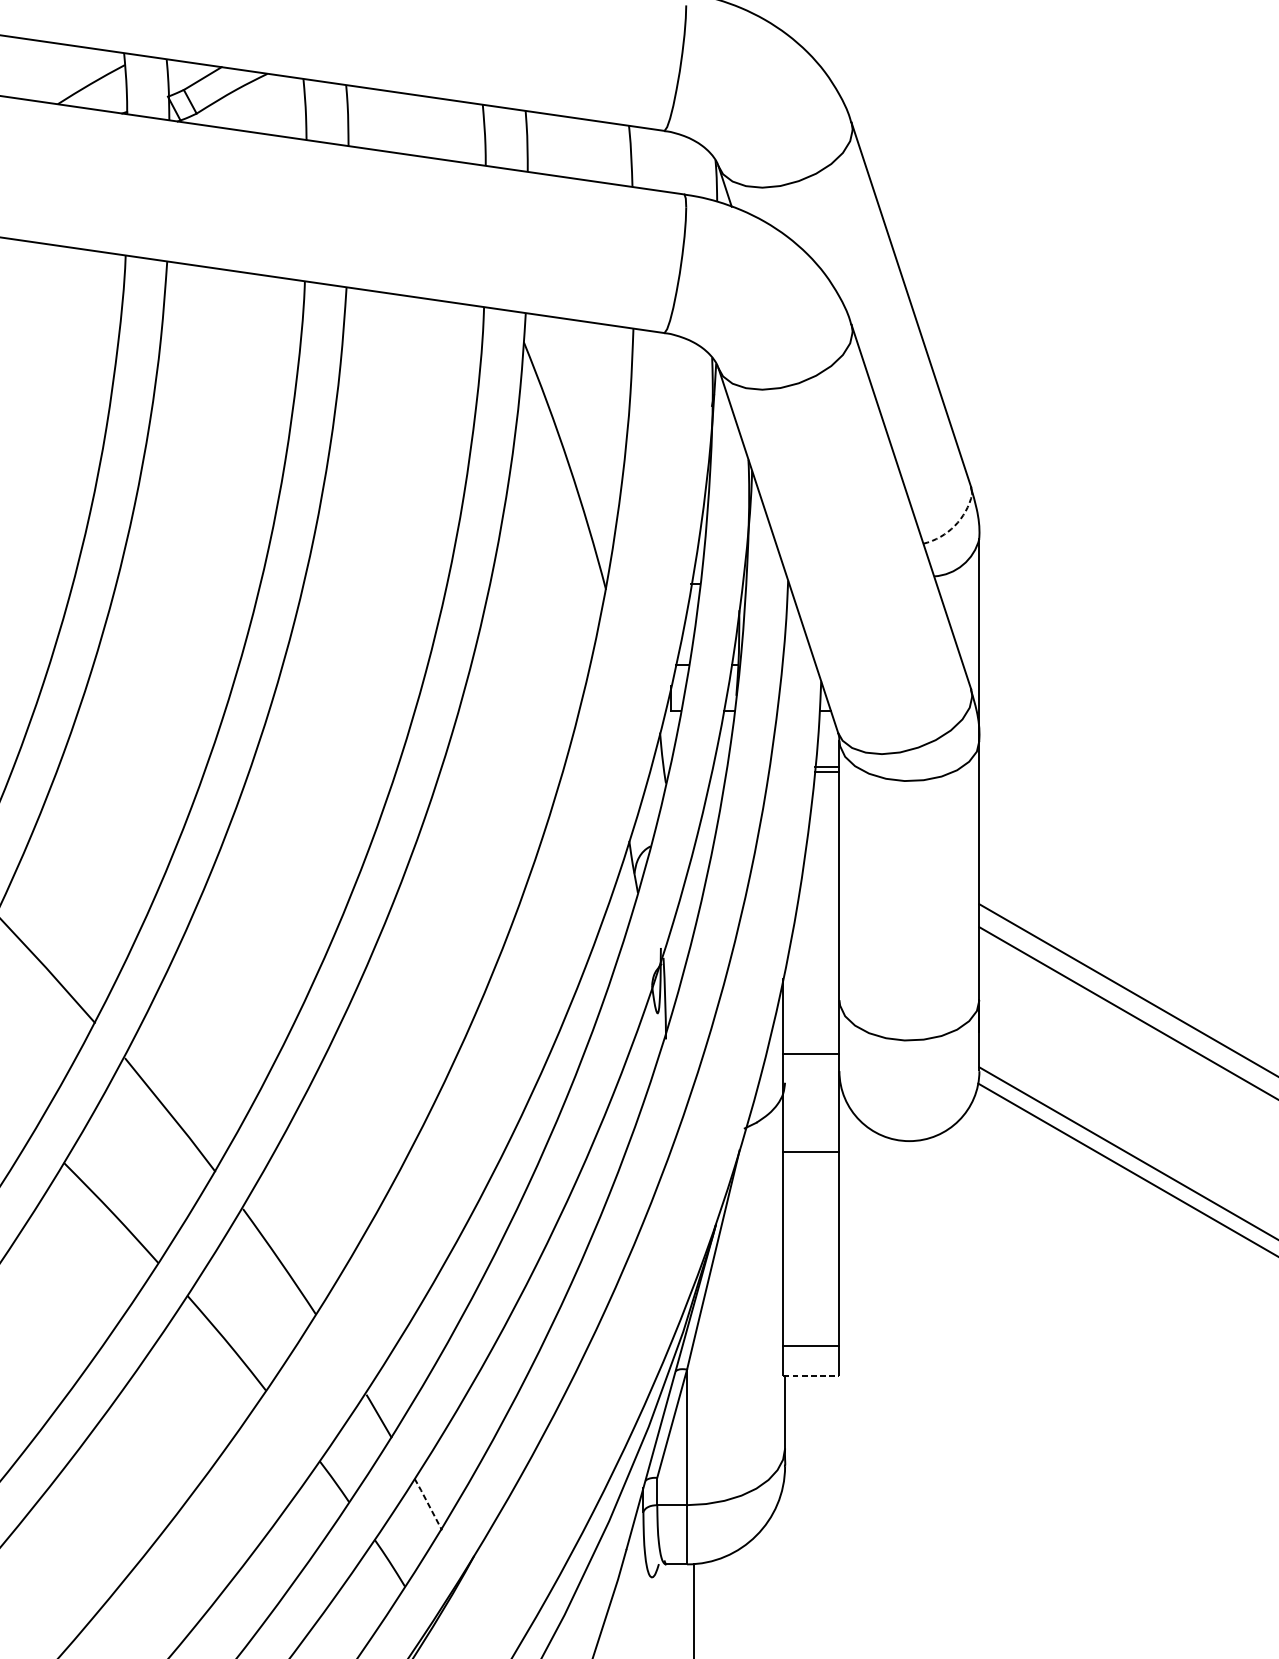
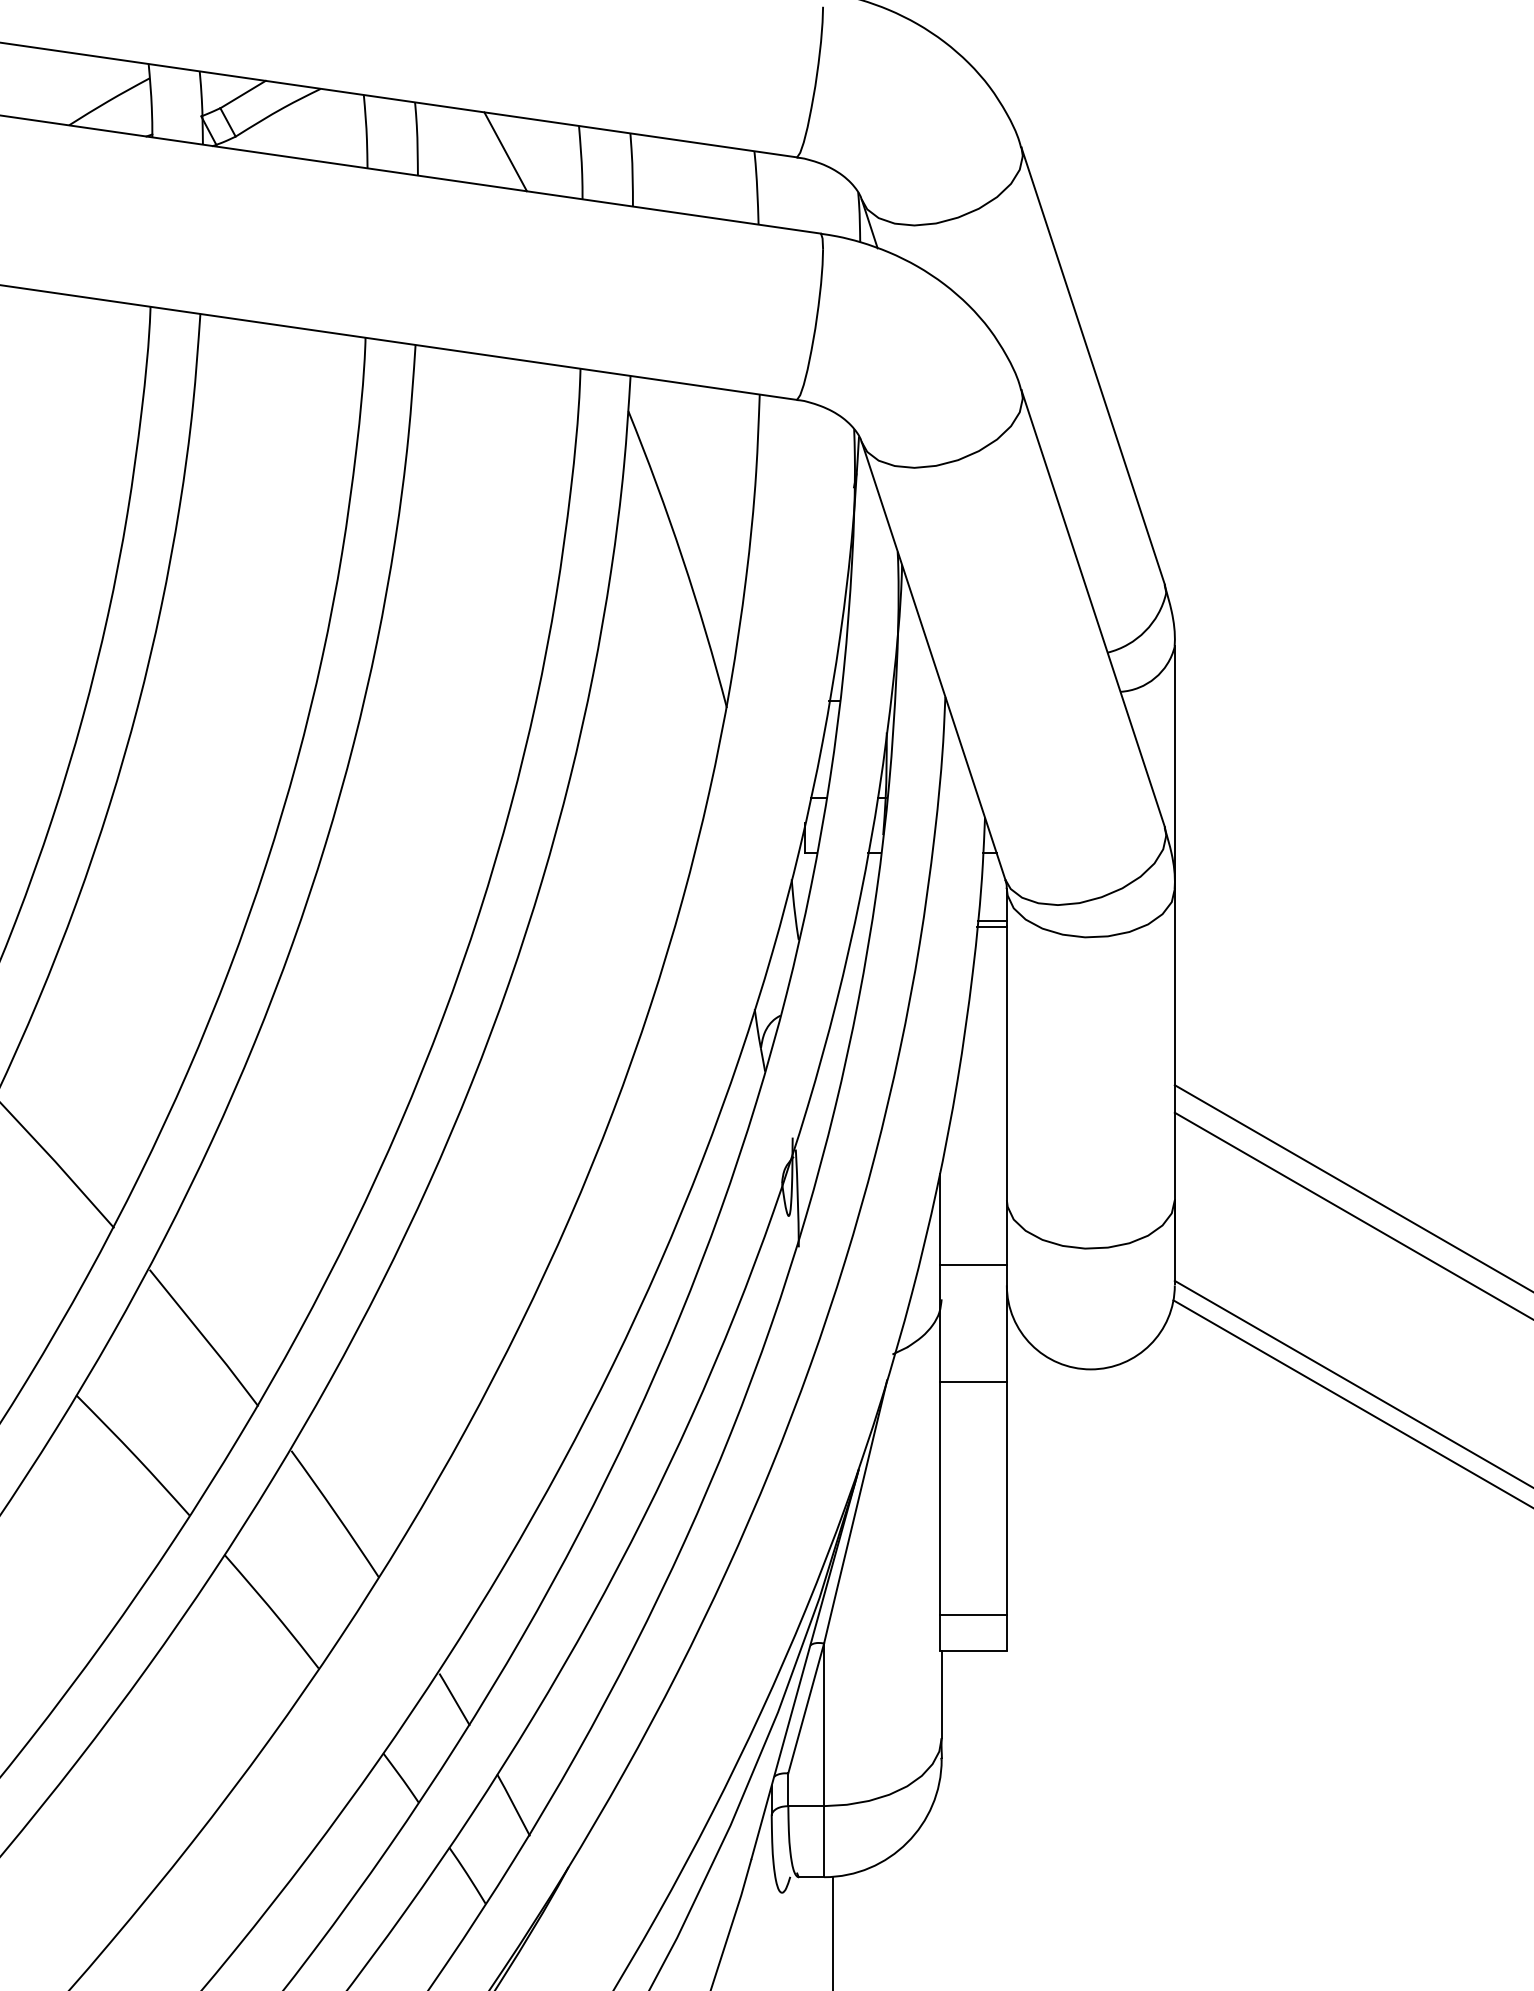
line: (421, 126) -> (505, 151), added
arc: (954, 526) -> (1145, 631), dashed -> solid
line: (811, 1376) -> (973, 1651), dashed -> solid
line: (428, 1503) -> (513, 1804), dashed -> solid

